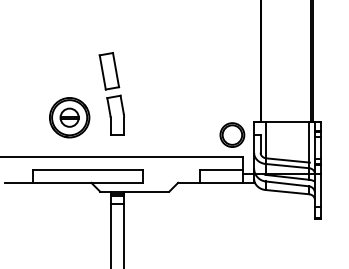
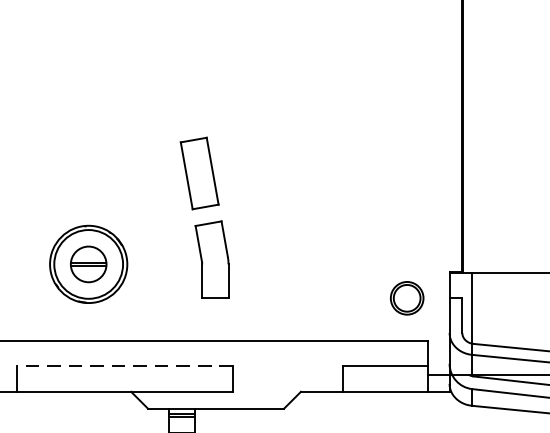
part: (111, 93) -> (203, 216), moved
part: (232, 134) -> (407, 297), size x0.7
line: (87, 169) -> (123, 365), solid -> dashed

